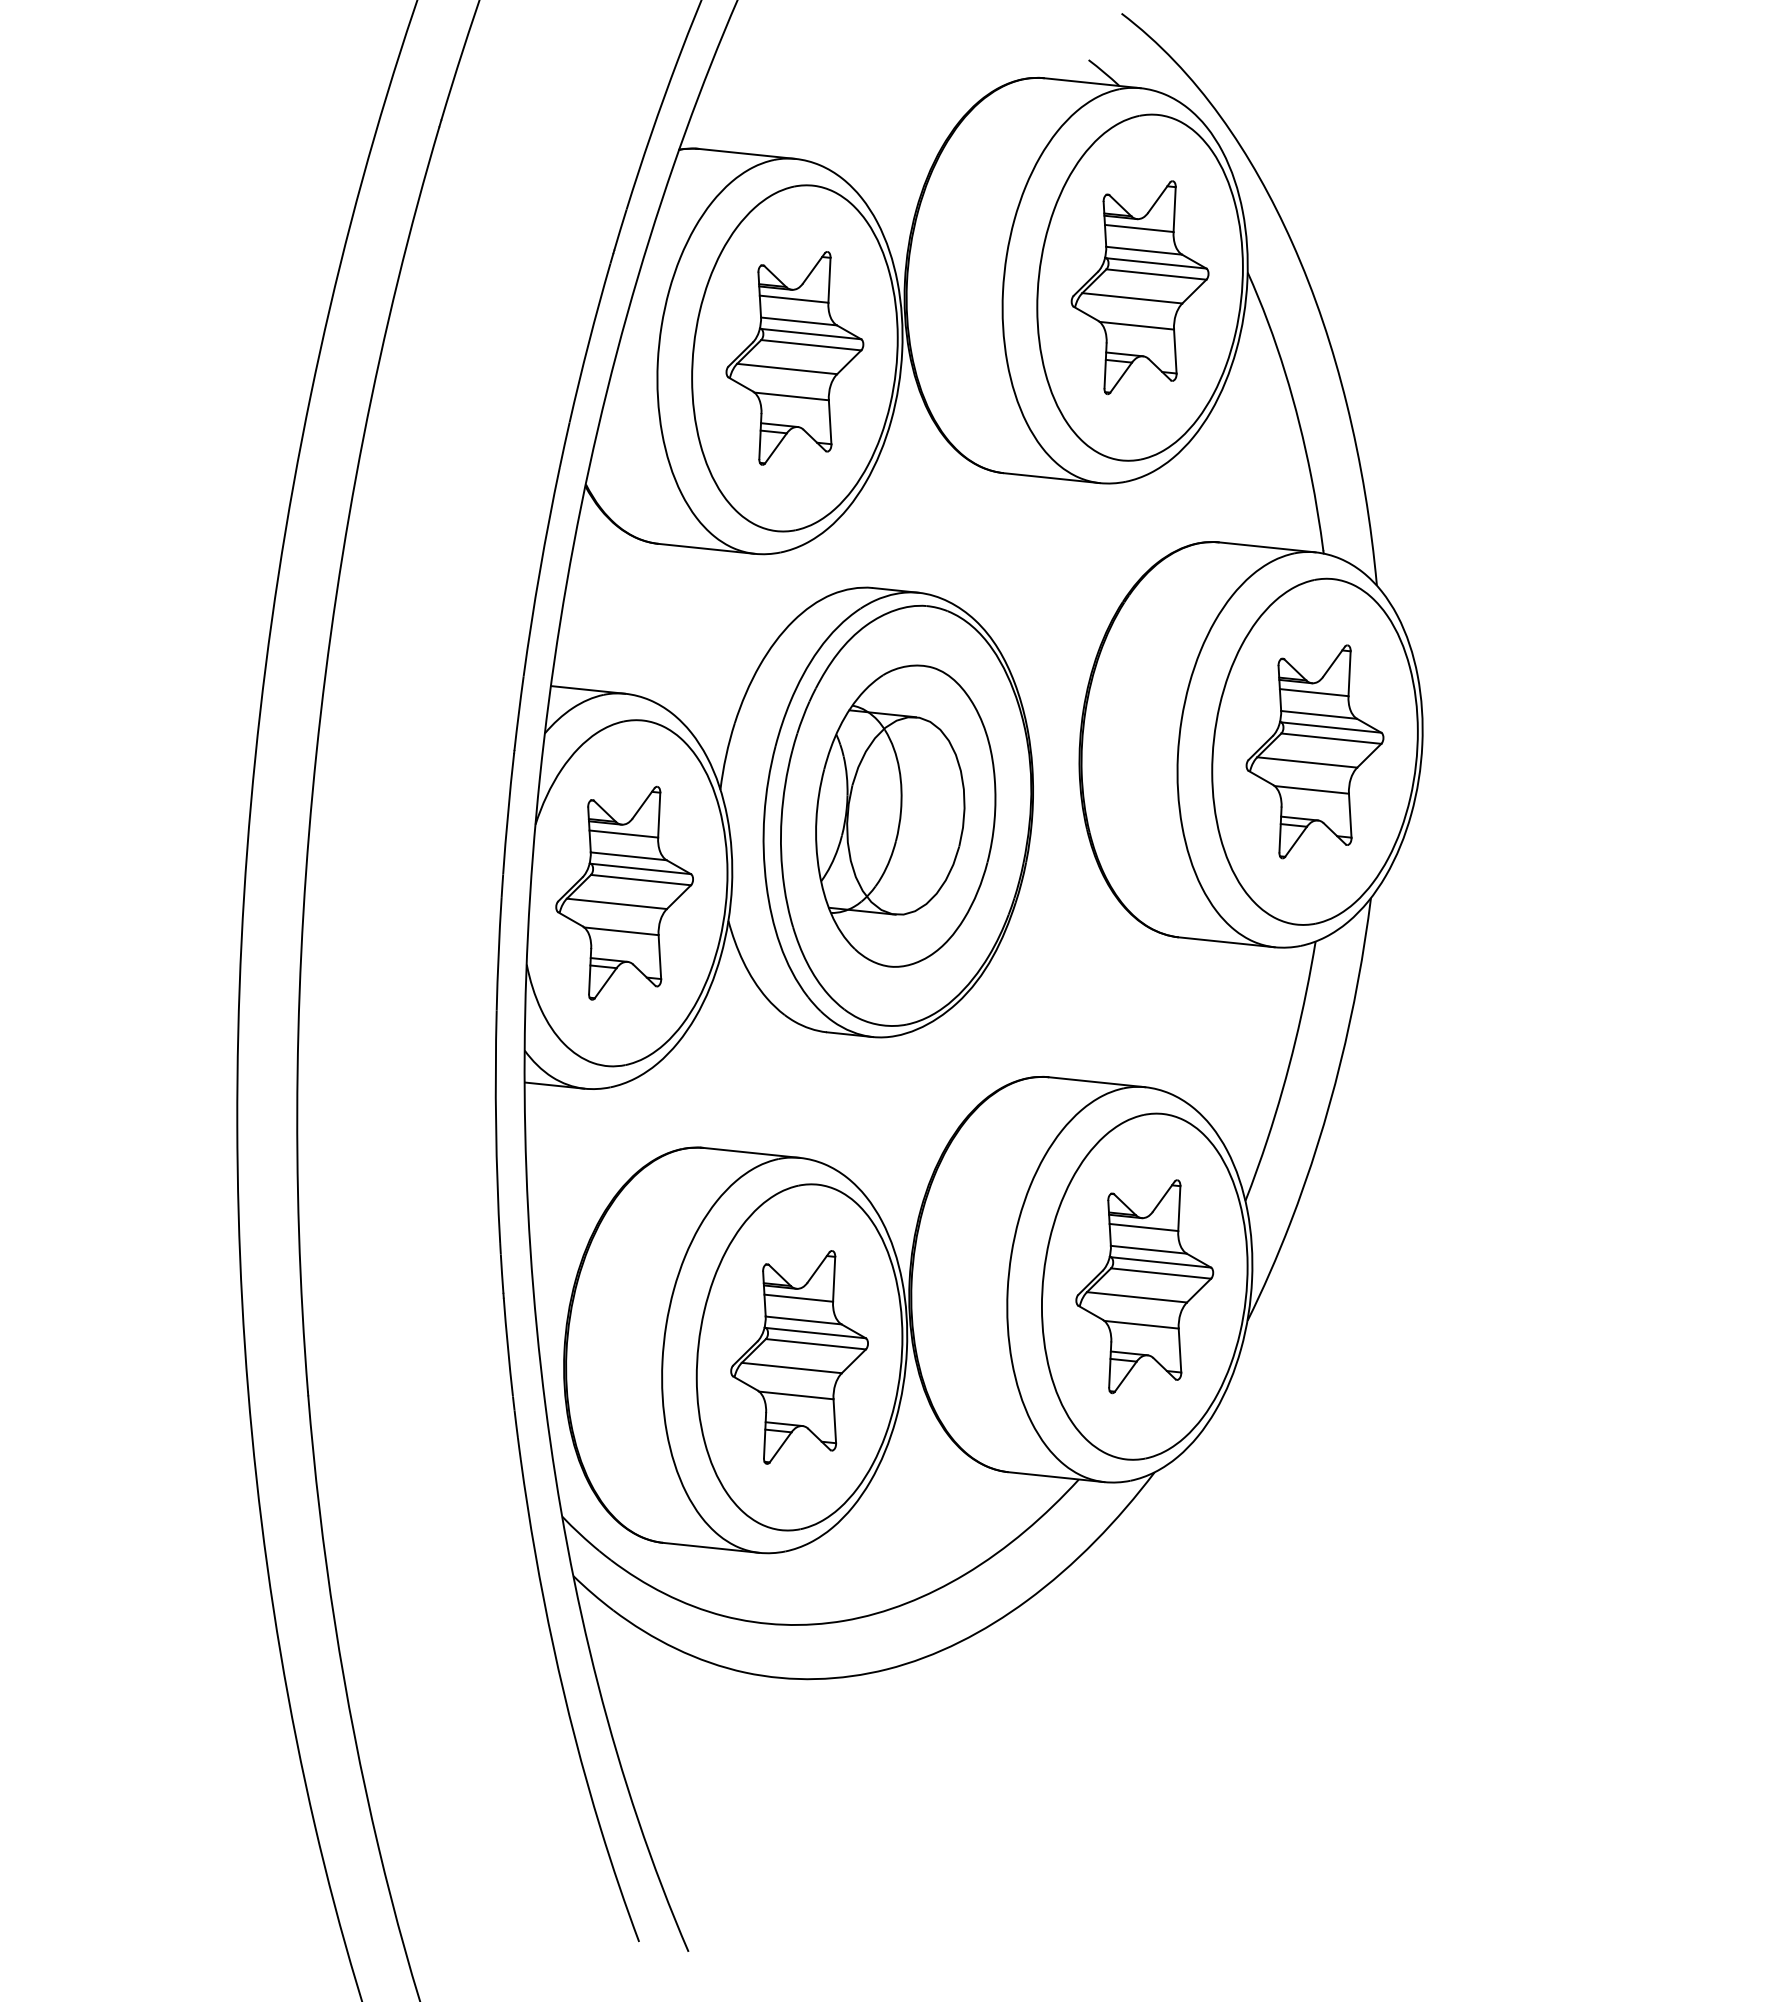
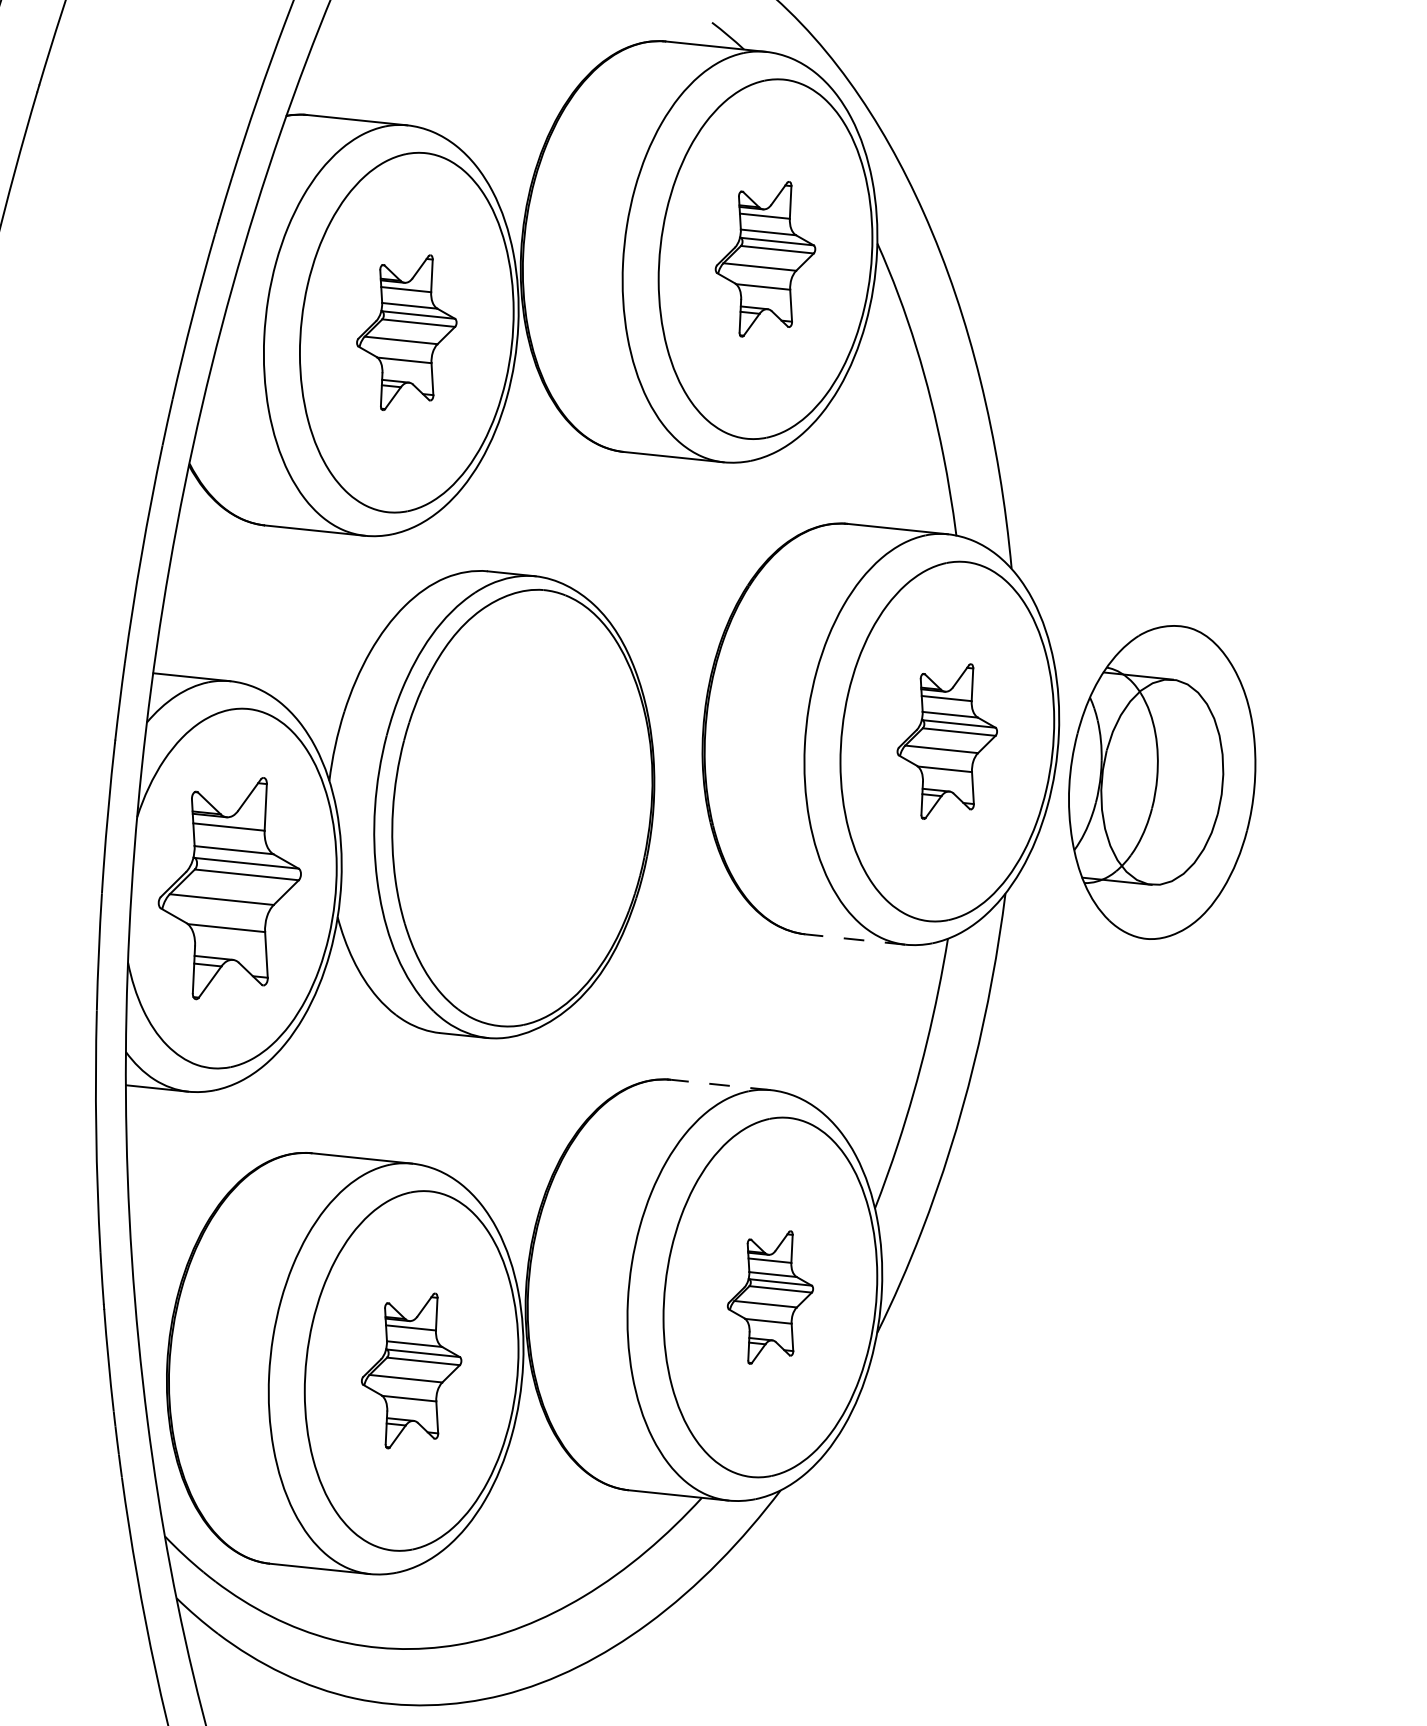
part: (1139, 287) -> (764, 259), size x0.7
part: (794, 358) -> (406, 332), size x0.7
part: (1314, 751) -> (946, 741), size x0.7
part: (905, 815) -> (1161, 781), moved
line: (1226, 942) -> (855, 939), solid -> dashed
line: (1096, 1082) -> (720, 1085), solid -> dashed
part: (1144, 1286) -> (770, 1297), size x0.6
part: (799, 1357) -> (411, 1371), size x0.7

